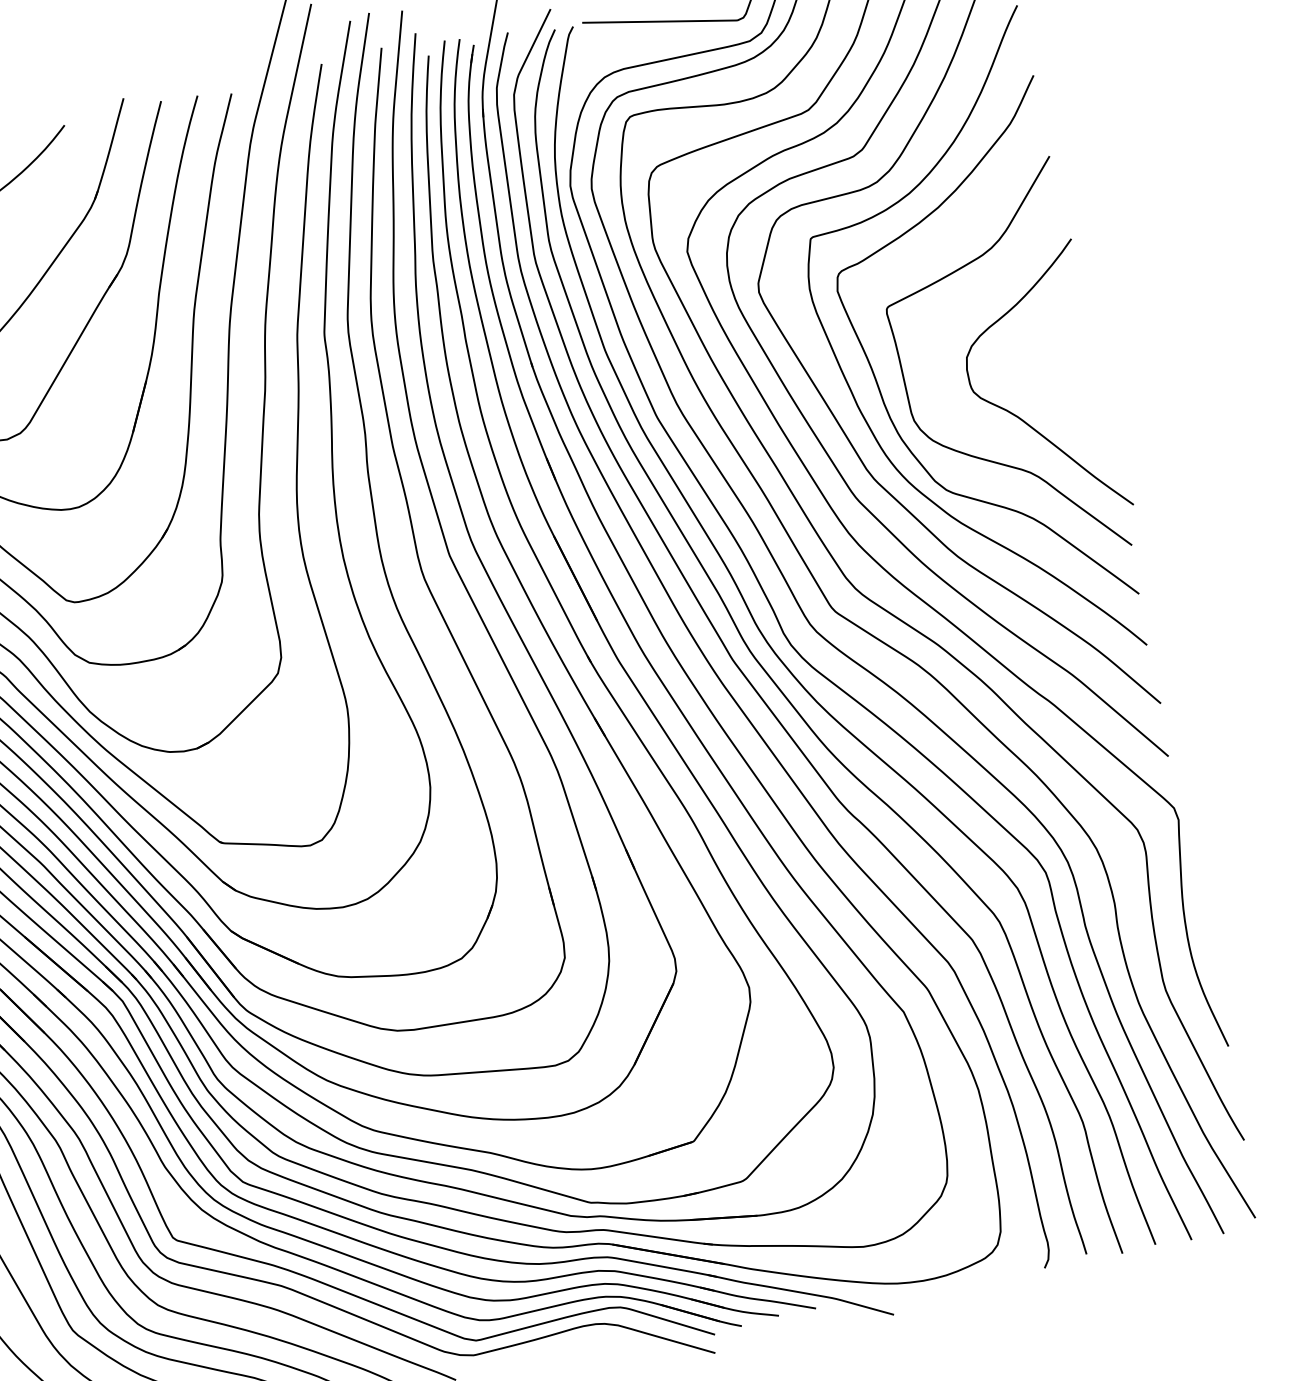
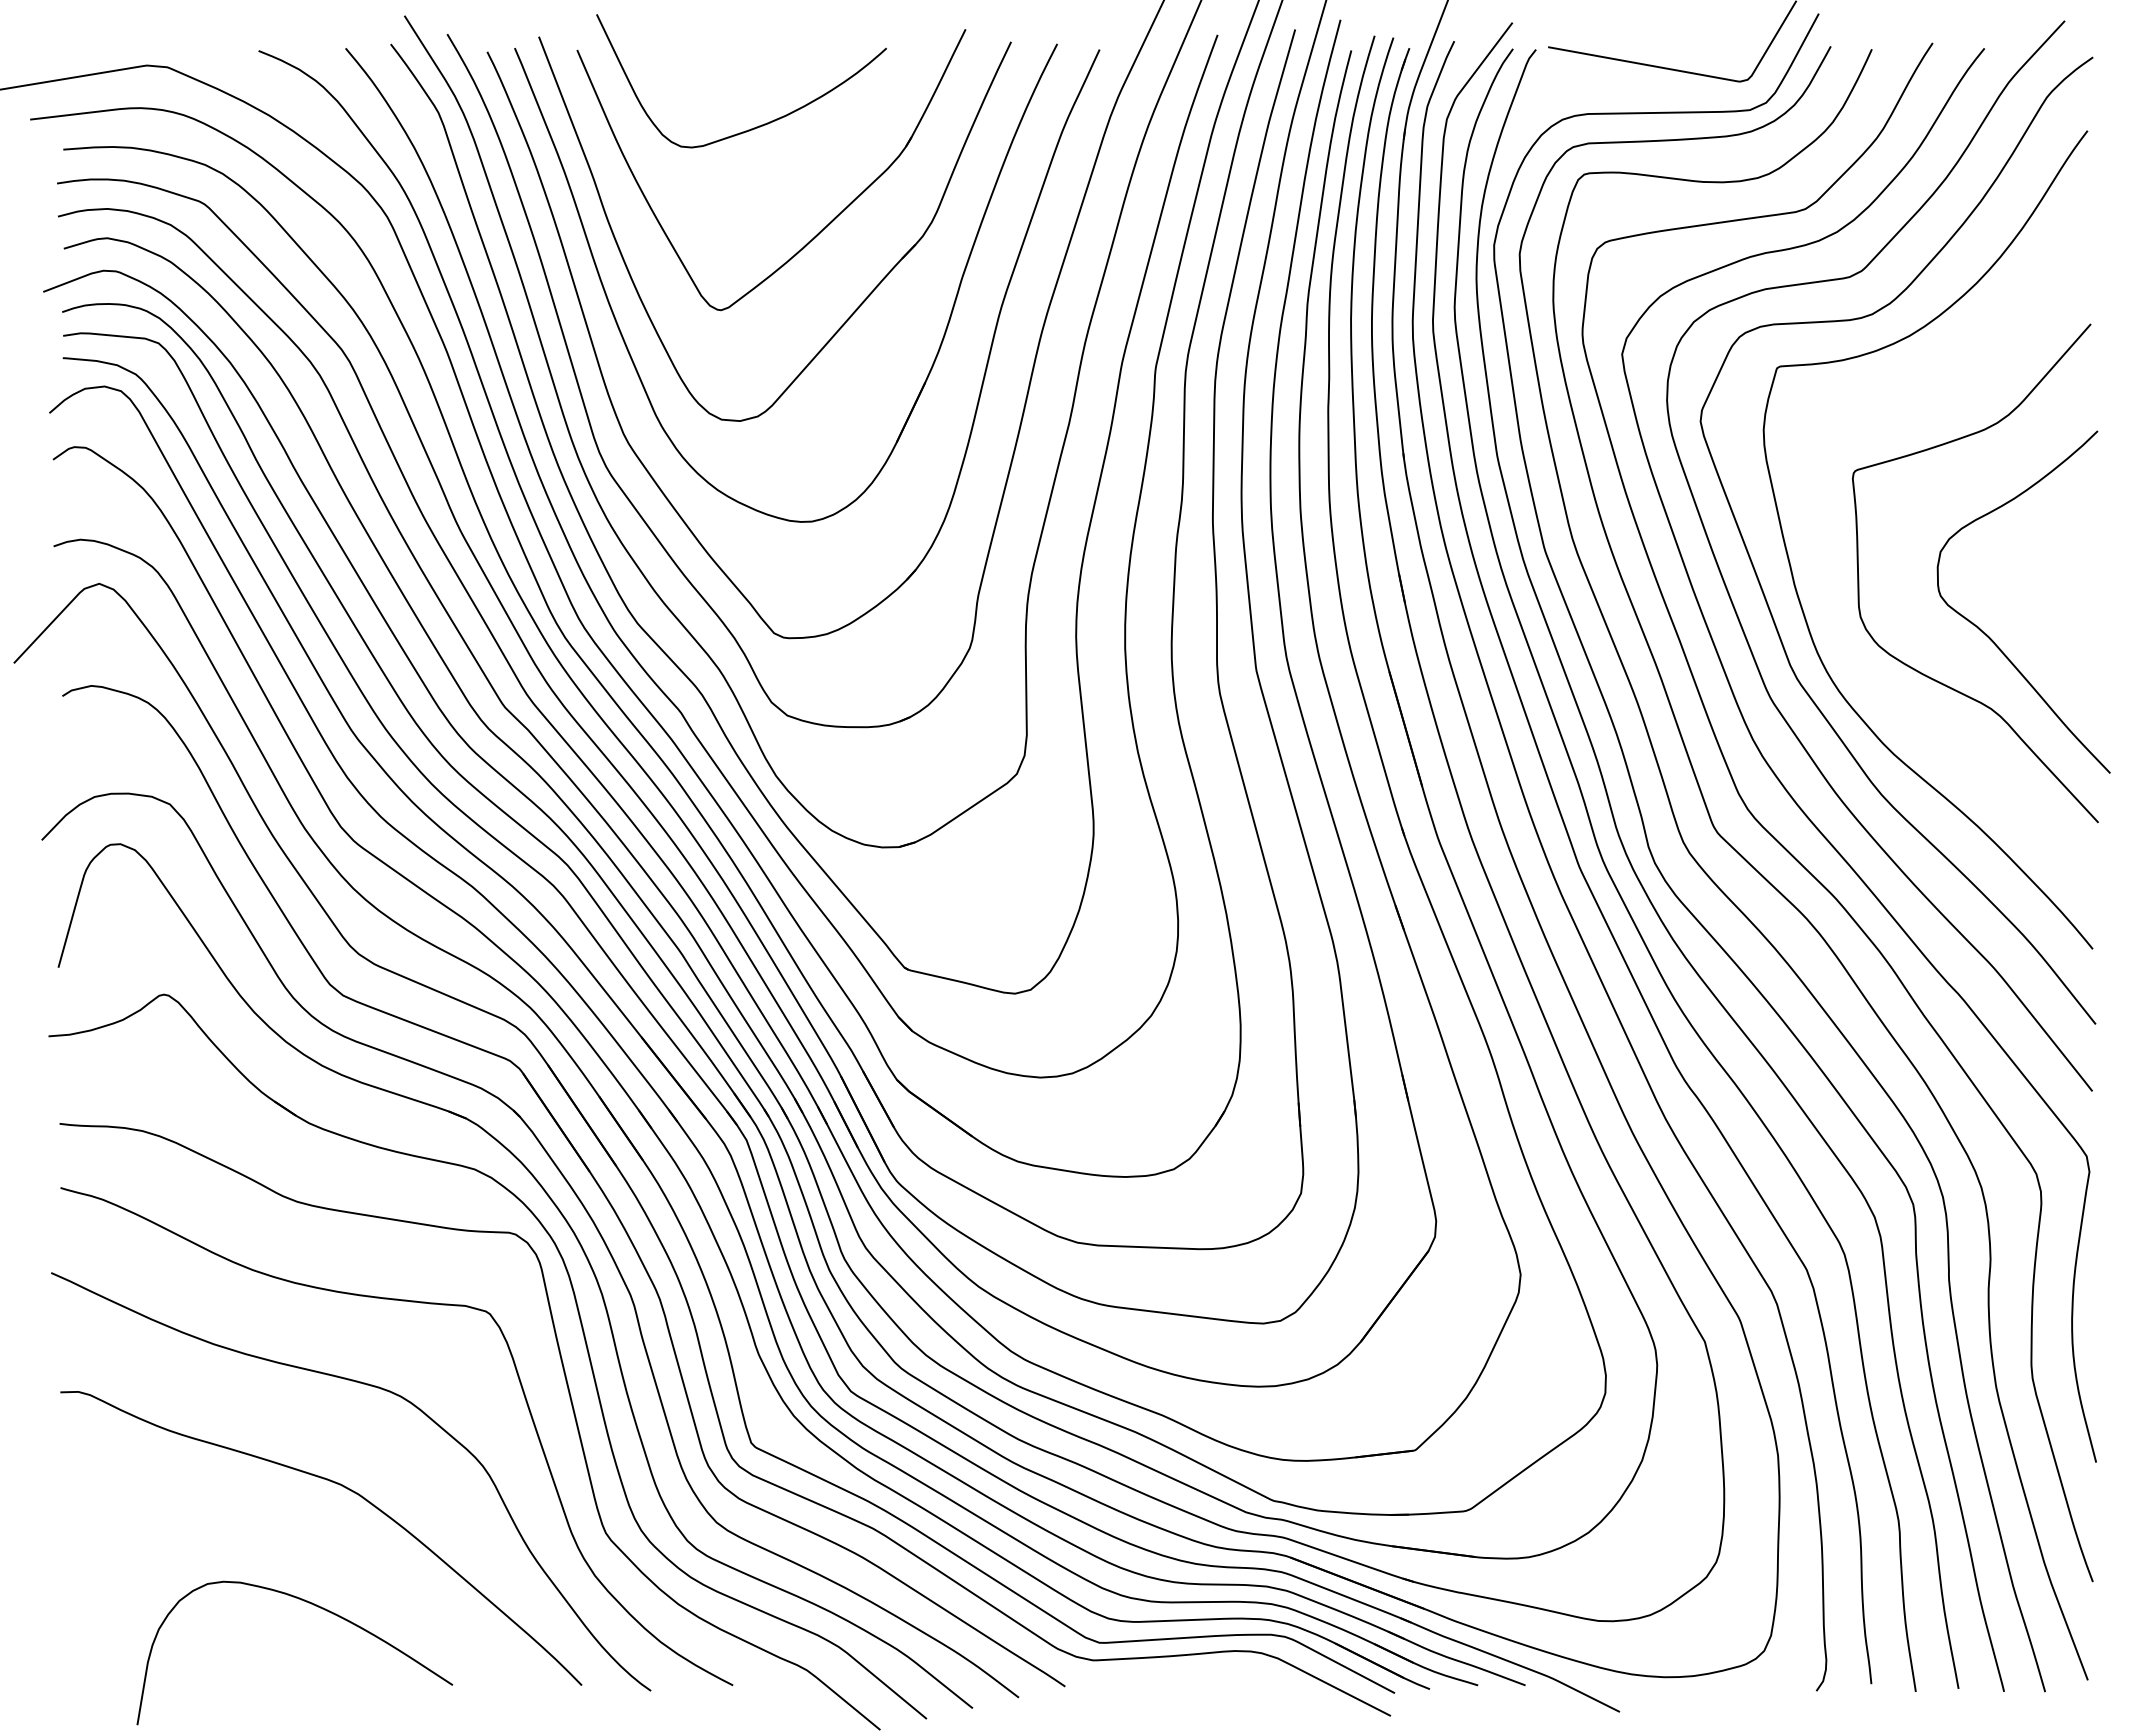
curve: (880, 390) -> (1826, 571), removed

